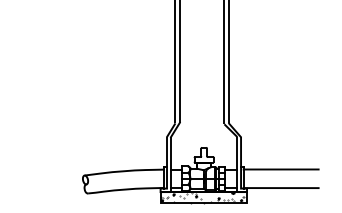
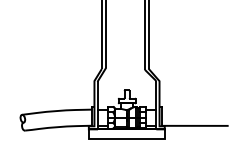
line: (280, 169) -> (194, 109), removed
hatch: (201, 197) -> (124, 134), removed

